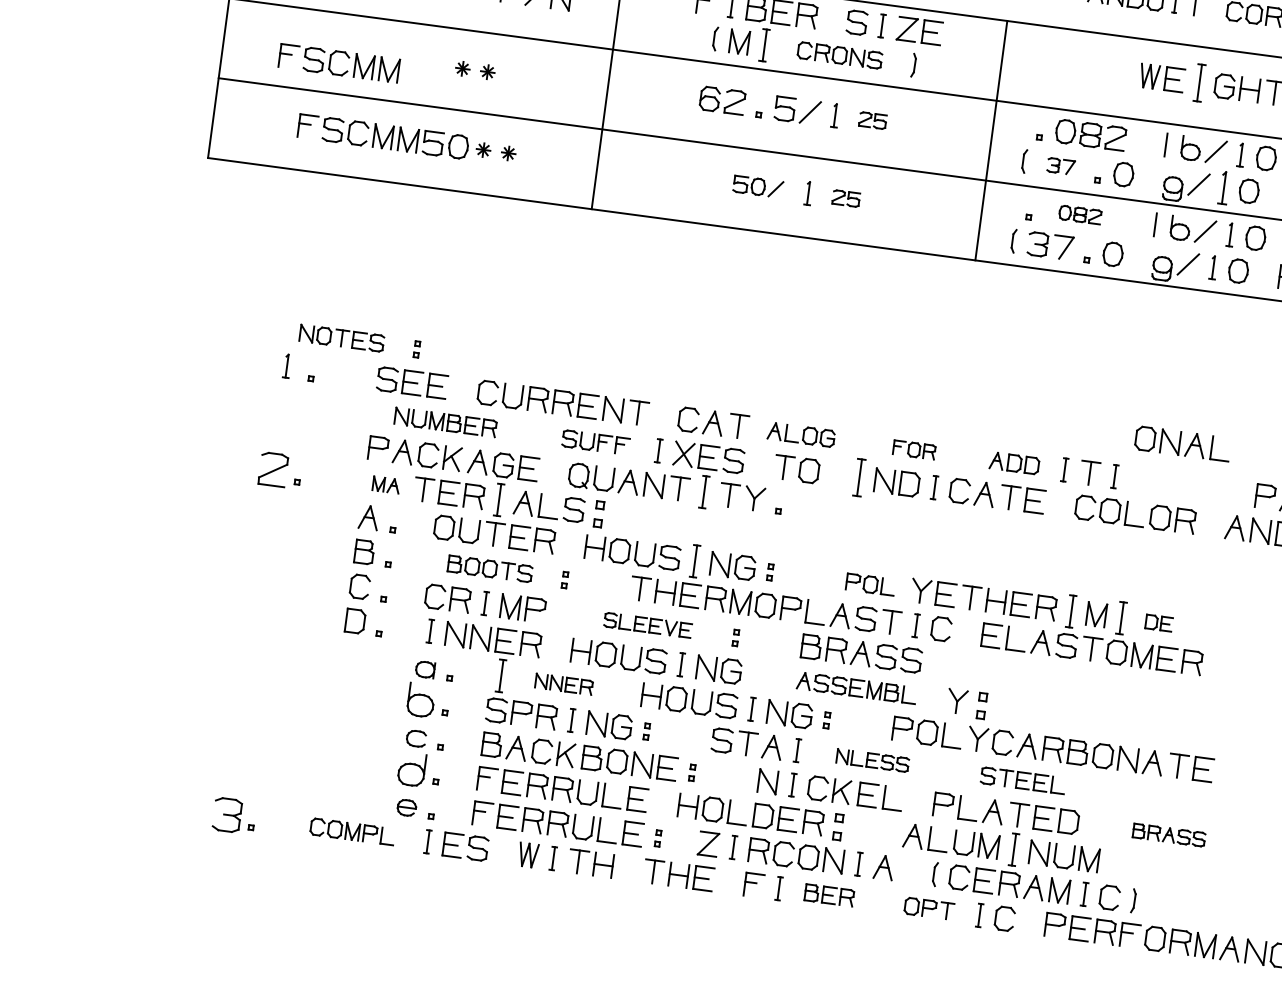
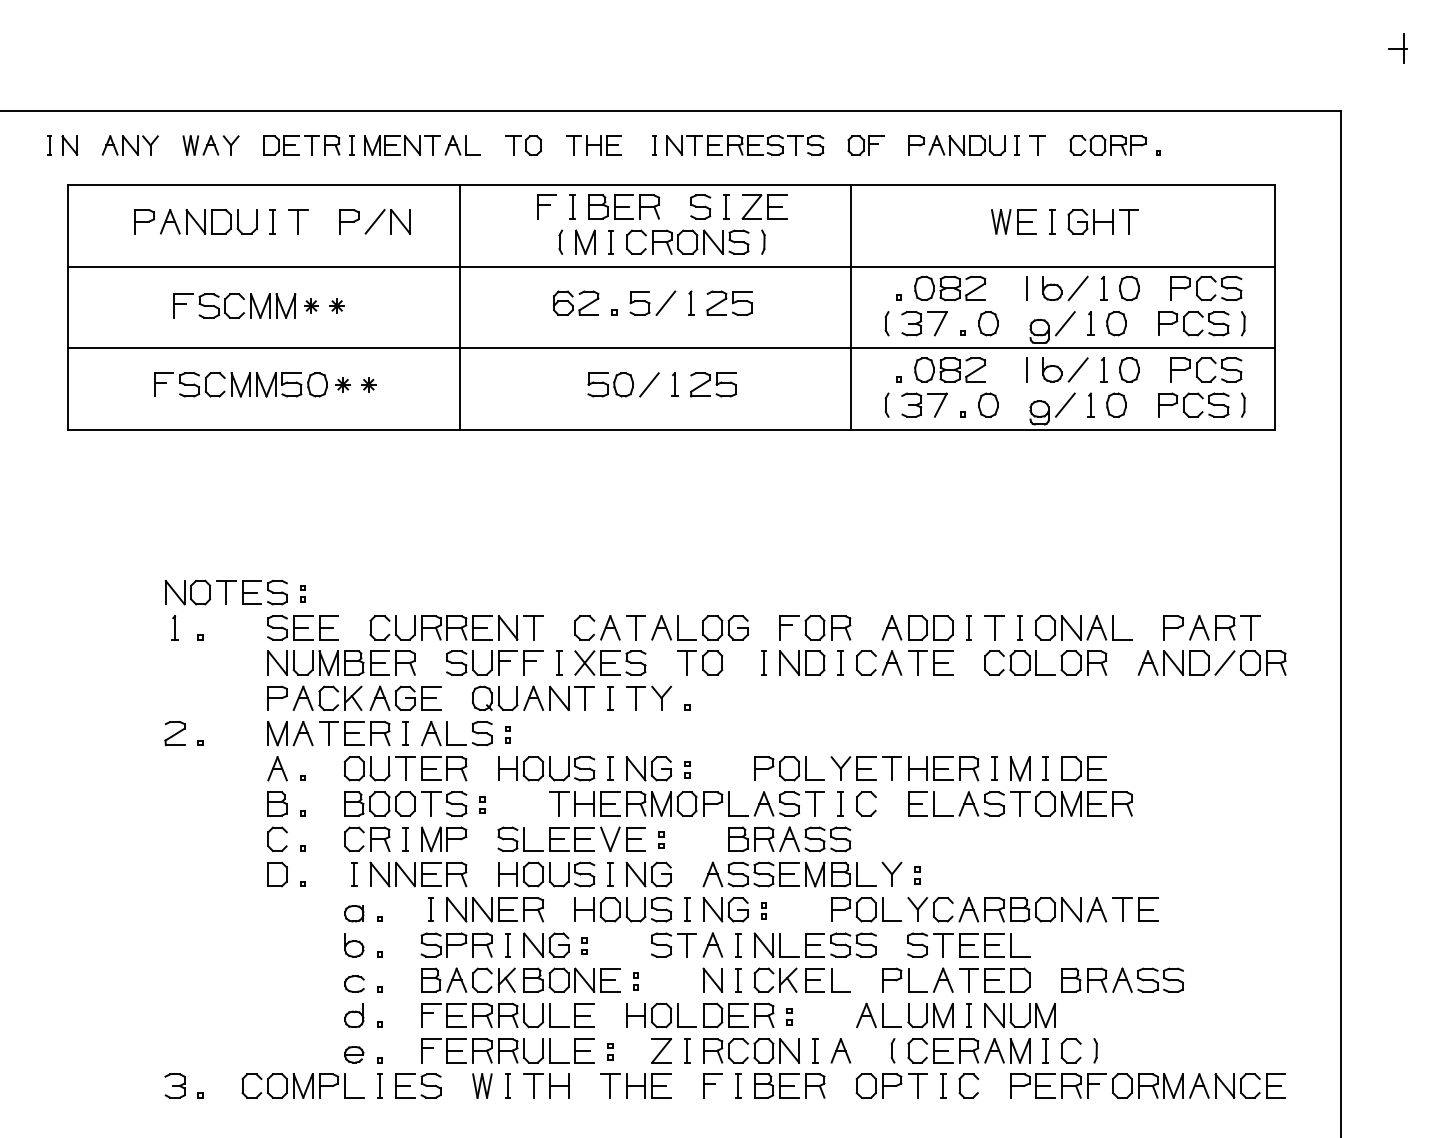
part: (764, 45) -> (610, 242), size x0.71
part: (839, 54) -> (687, 241), size x1.43
part: (330, 61) -> (225, 305), moved
part: (1199, 82) -> (1052, 221), size x0.62
part: (872, 119) -> (729, 302), size x1.67
part: (1061, 166) -> (924, 323), size x1.67
part: (758, 186) -> (623, 384), size x1.43
part: (1223, 187) -> (1090, 323), size x0.71
part: (846, 198) -> (713, 384), size x1.67
part: (1080, 214) -> (950, 369), size x1.67
part: (341, 338) -> (225, 592), size x1.43
part: (445, 421) -> (341, 662), size x1.43
part: (800, 434) -> (699, 627), size x1.43
part: (595, 441) -> (494, 662), size x1.43
part: (1182, 443) -> (1083, 627), moved
part: (914, 449) -> (815, 627), size x1.67
part: (1014, 462) -> (917, 627), size x1.43
part: (272, 469) -> (174, 733), size x0.71
part: (859, 477) -> (763, 662), size x0.62
part: (386, 484) -> (290, 733), size x1.67
part: (704, 492) -> (610, 698), size x0.71
part: (499, 499) -> (405, 733), size x0.71
part: (598, 514) -> (507, 734), size x0.62
part: (695, 560) -> (610, 768), size x0.71
part: (489, 568) -> (405, 803), size x1.43
part: (870, 584) -> (789, 768), size x1.43
part: (1071, 611) -> (994, 768), size x0.71
part: (1121, 617) -> (1045, 768), size x0.71
part: (1158, 622) -> (1083, 768), size x1.67
part: (647, 625) -> (571, 839), size x1.67
part: (500, 675) -> (430, 909), size x0.71
part: (564, 684) -> (495, 909), size x1.67
part: (856, 688) -> (789, 874), size x1.43
part: (421, 700) -> (354, 945), size x0.71
part: (982, 705) -> (917, 875), size x0.62
part: (872, 760) -> (814, 944), size x1.67
part: (412, 769) -> (354, 1015), size x0.71
part: (1022, 780) -> (968, 944), size x1.43
part: (226, 814) -> (174, 1085), size x0.71
part: (838, 827) -> (789, 1016), size x0.62
part: (352, 831) -> (302, 1085), size x1.43
part: (1169, 834) -> (1122, 979), size x1.67
part: (1013, 849) -> (968, 1015), size x0.71
part: (829, 894) -> (789, 1085), size x1.43
part: (929, 908) -> (891, 1085), size x1.43

